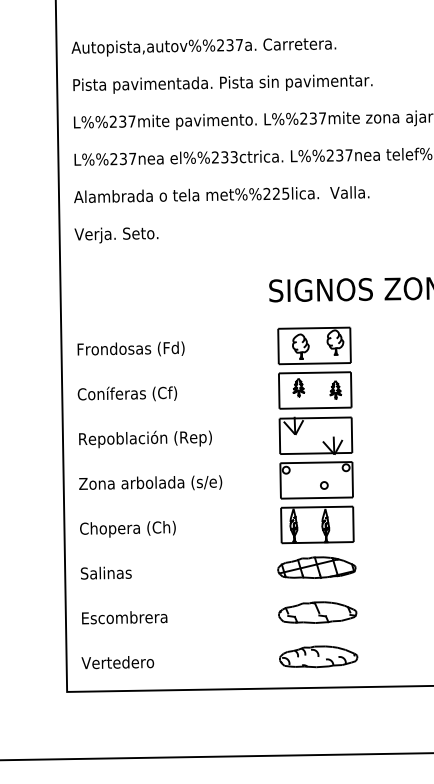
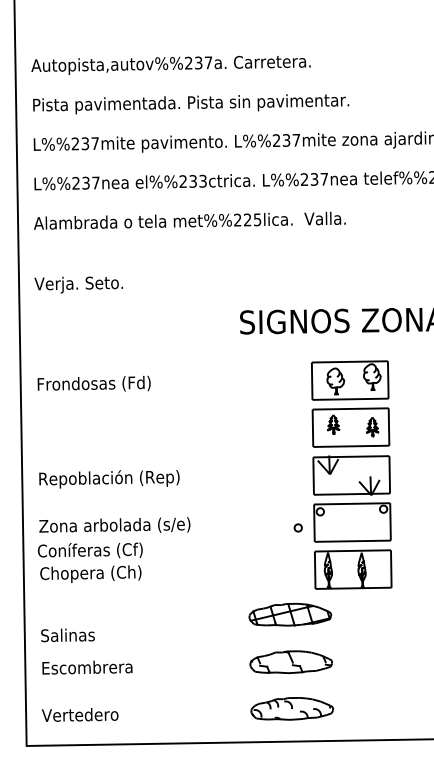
text: (116, 235) -> (78, 285), moved
text: (127, 393) -> (90, 550), moved
part: (315, 435) -> (351, 475), moved
text: (105, 572) -> (67, 634), moved

